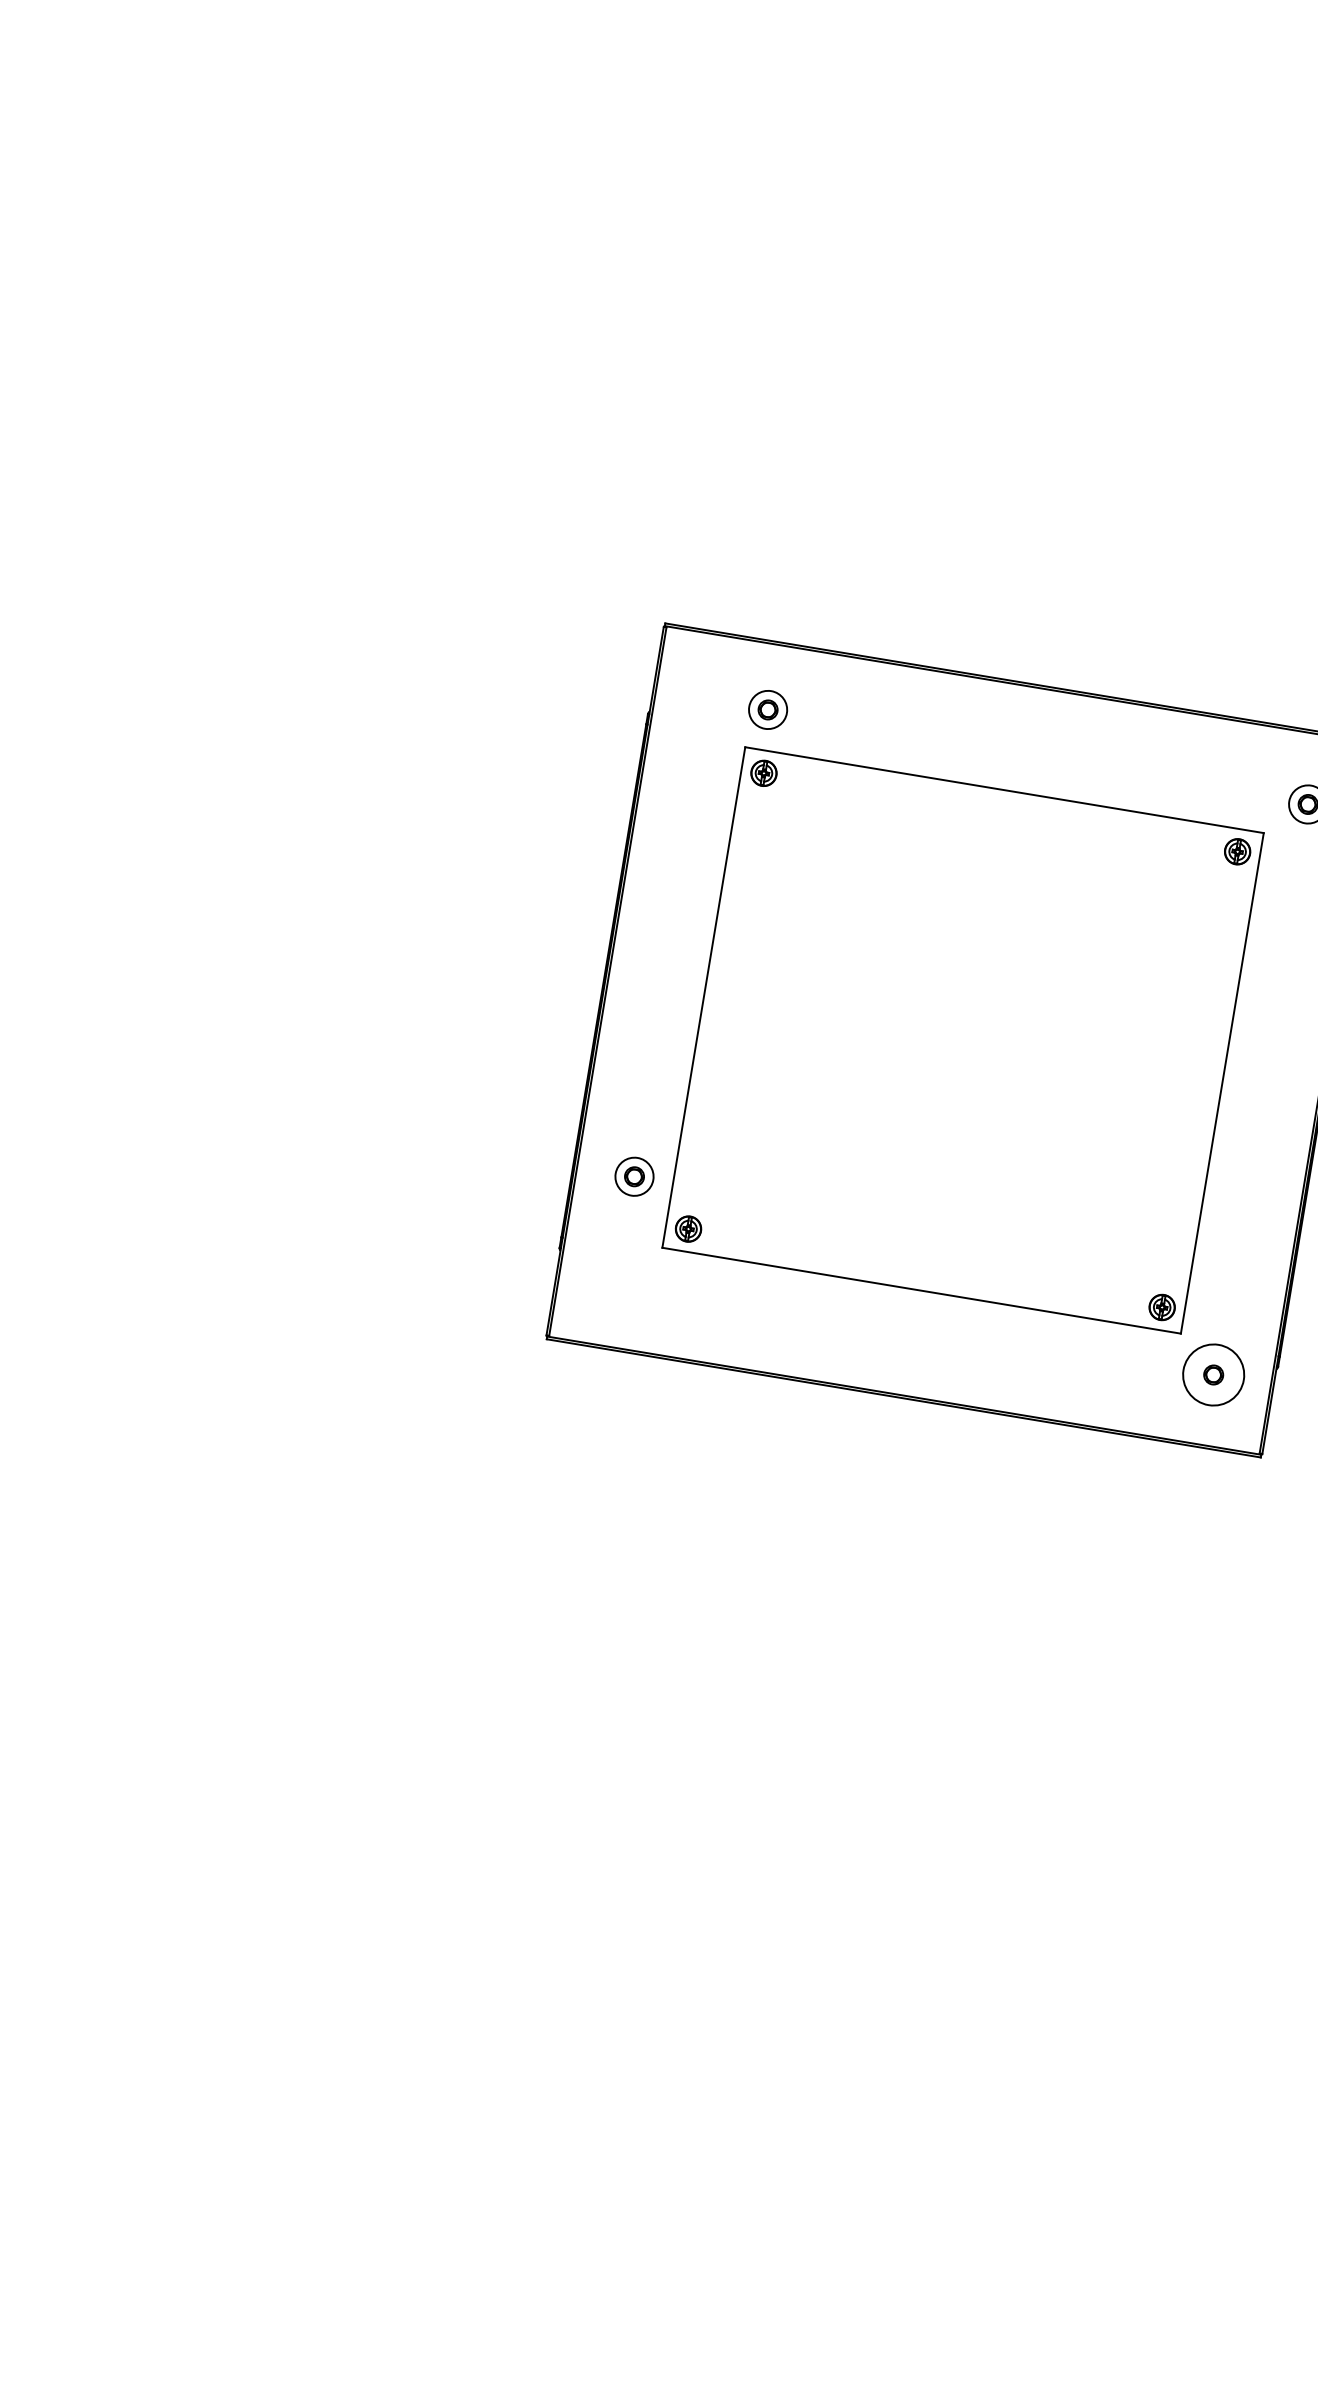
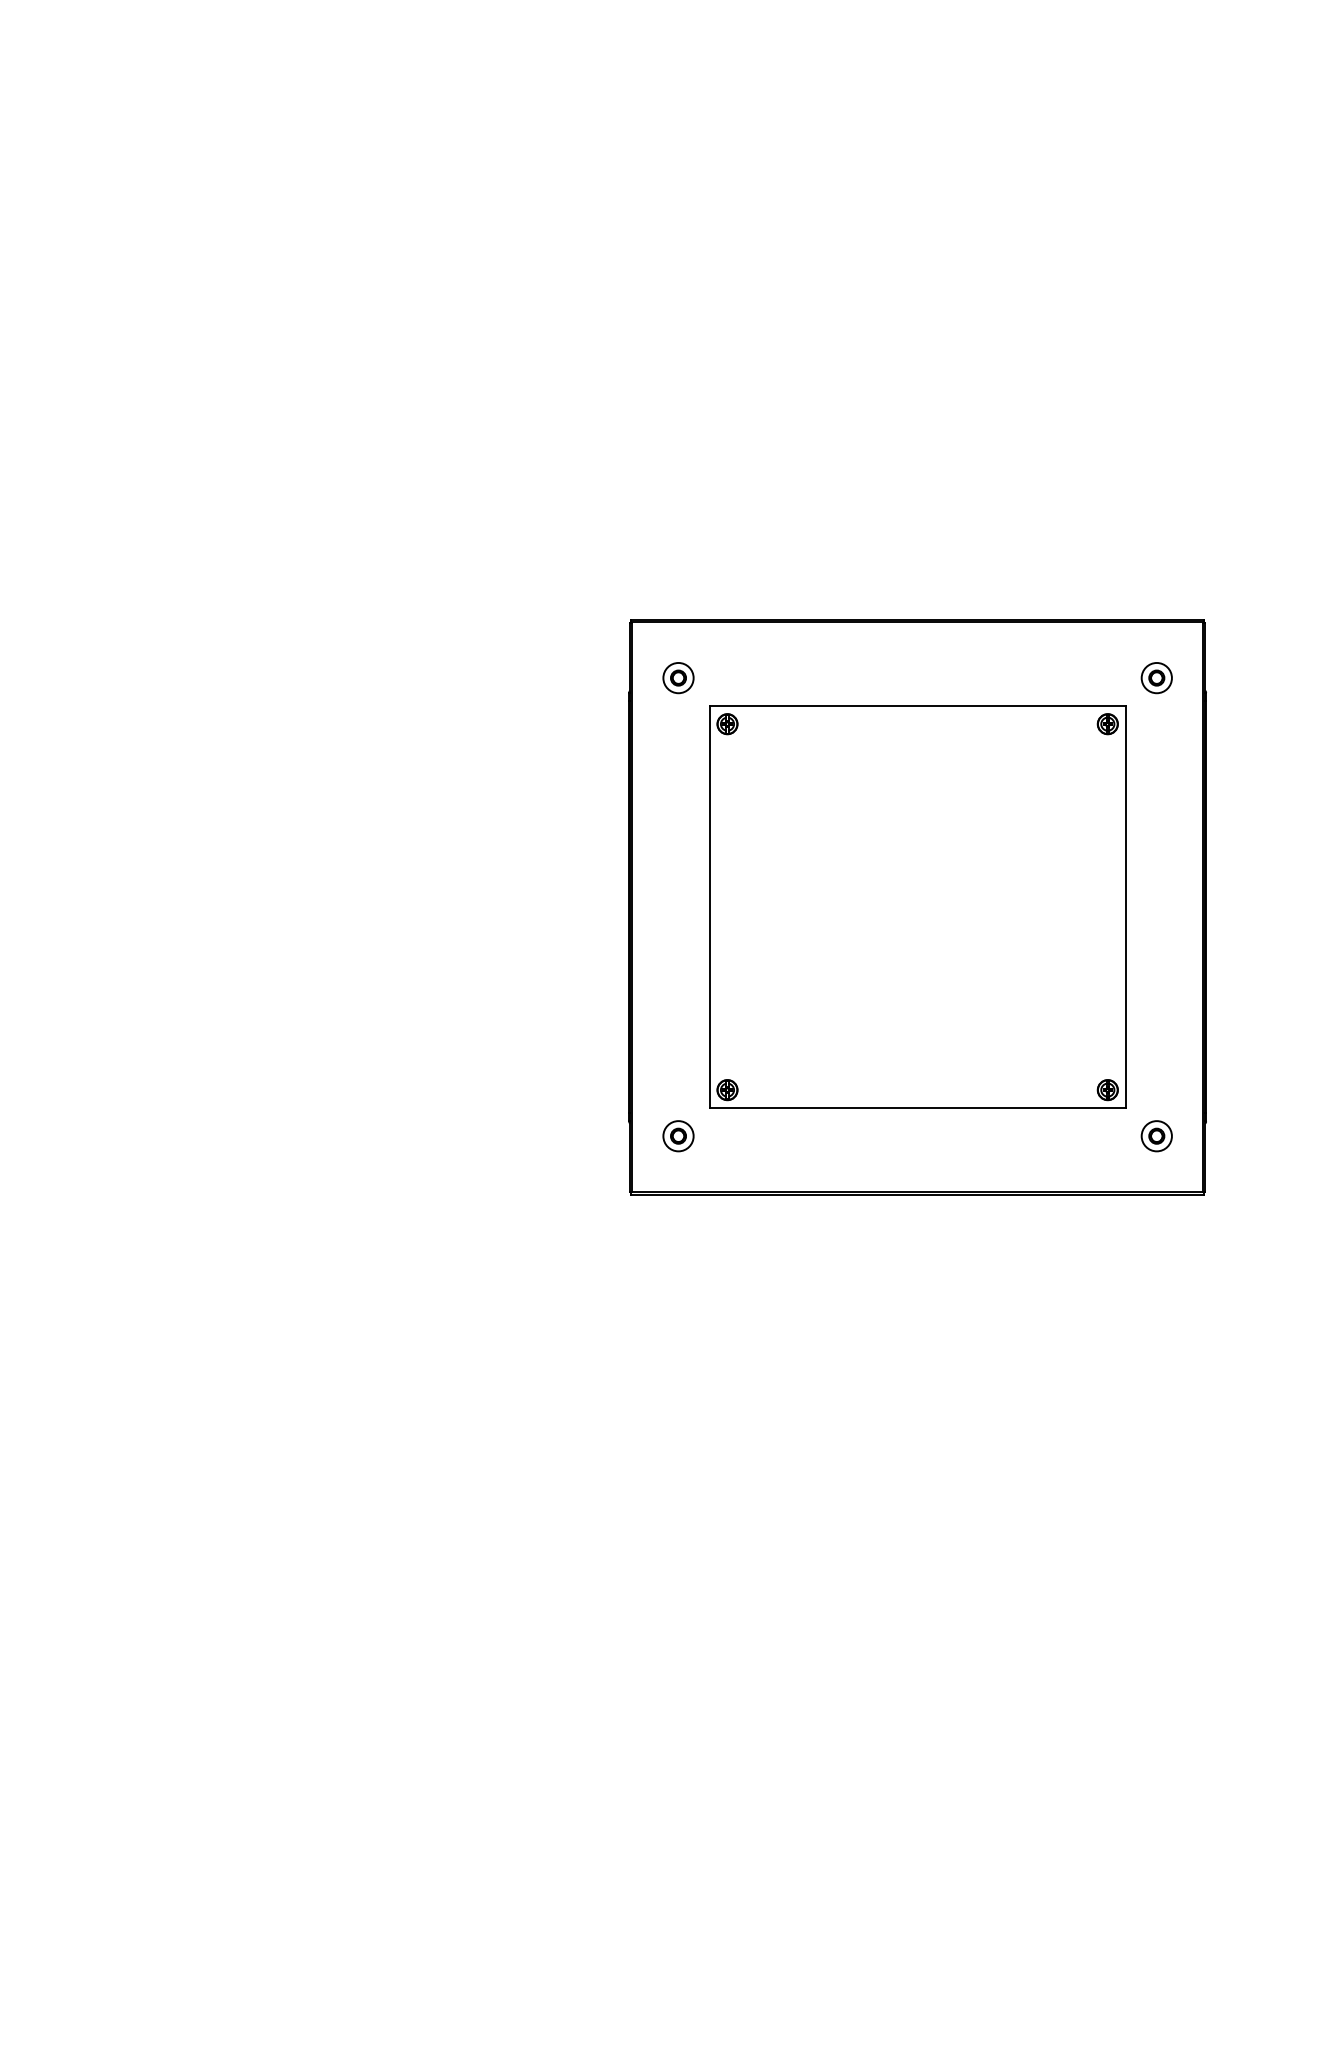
part: (767, 710) -> (678, 678), moved
part: (634, 1177) -> (678, 1136), moved
circle: (1213, 1375) -> (1156, 1136), size x0.62

